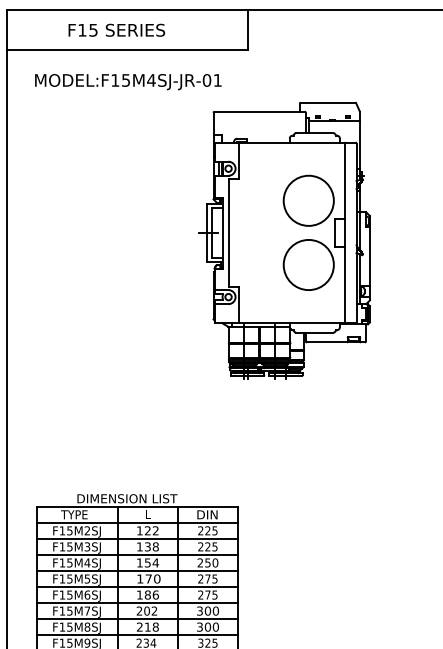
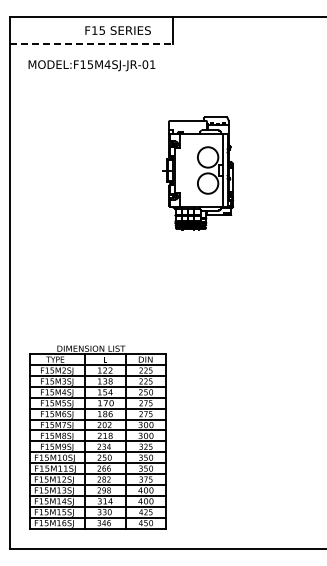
text: (115, 30) -> (117, 30), moved
line: (127, 50) -> (91, 44), solid -> dashed
part: (285, 240) -> (198, 173), size x0.6

